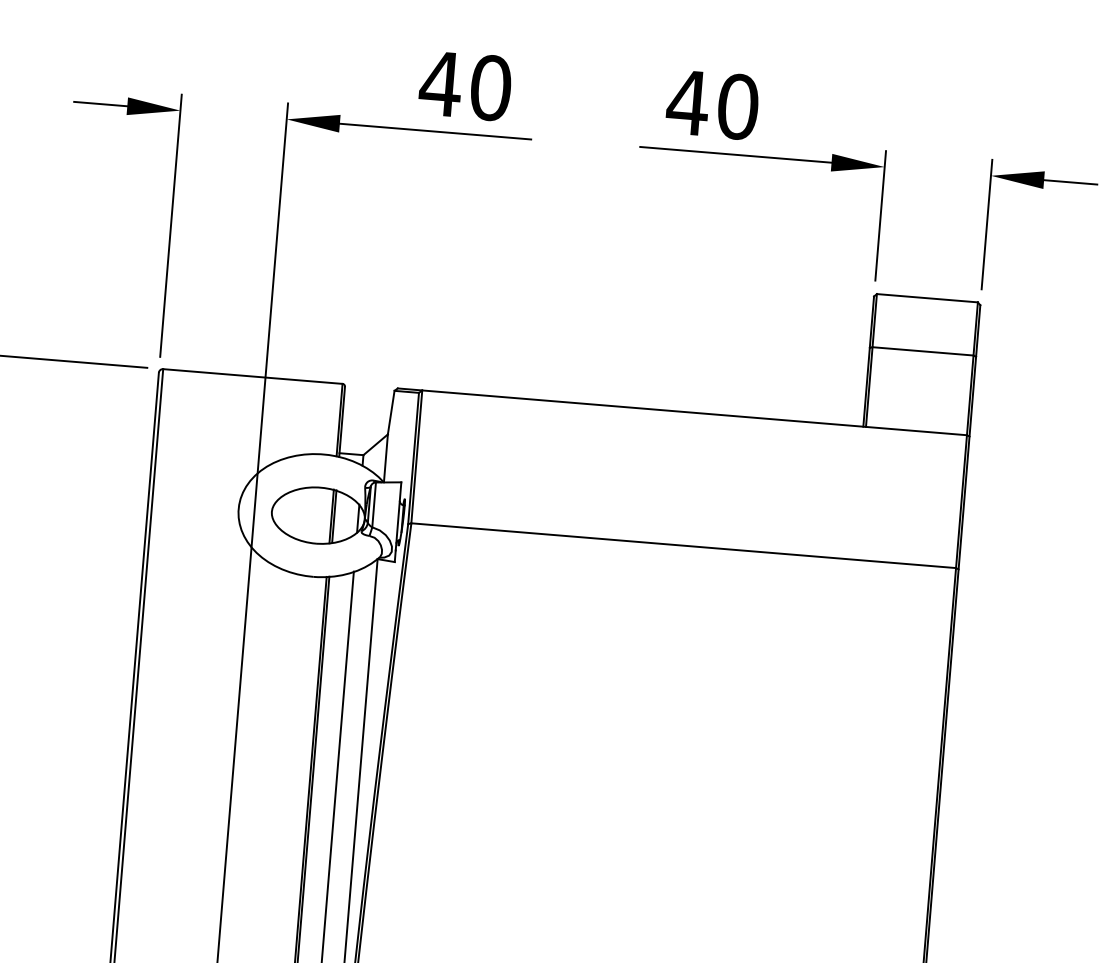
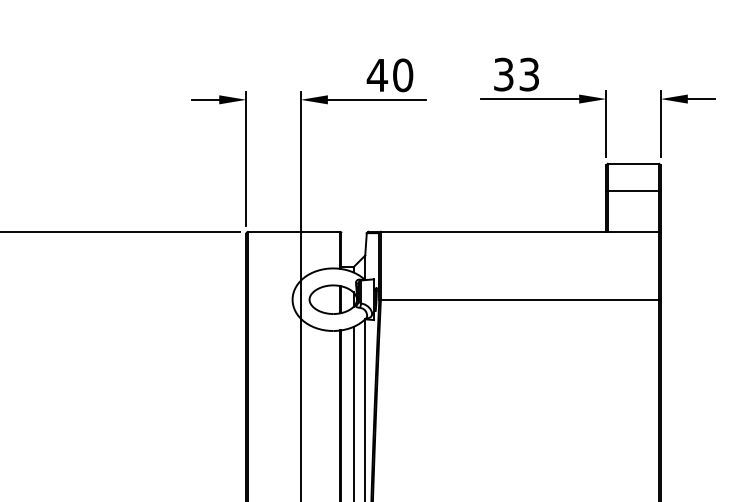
text: (712, 104) -> (516, 74), 40 -> 33

